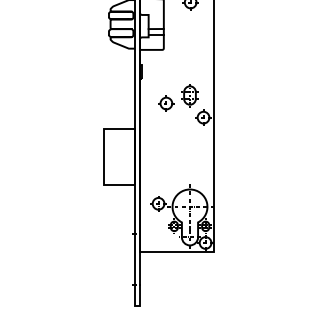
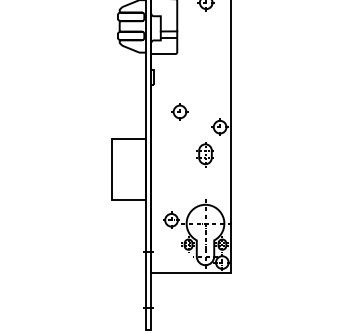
part: (189, 95) -> (204, 154), moved

